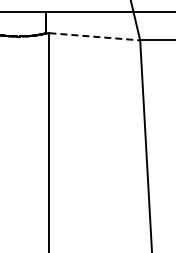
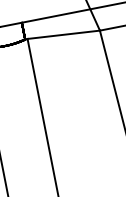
line: (94, 36) -> (63, 34), dashed -> solid

